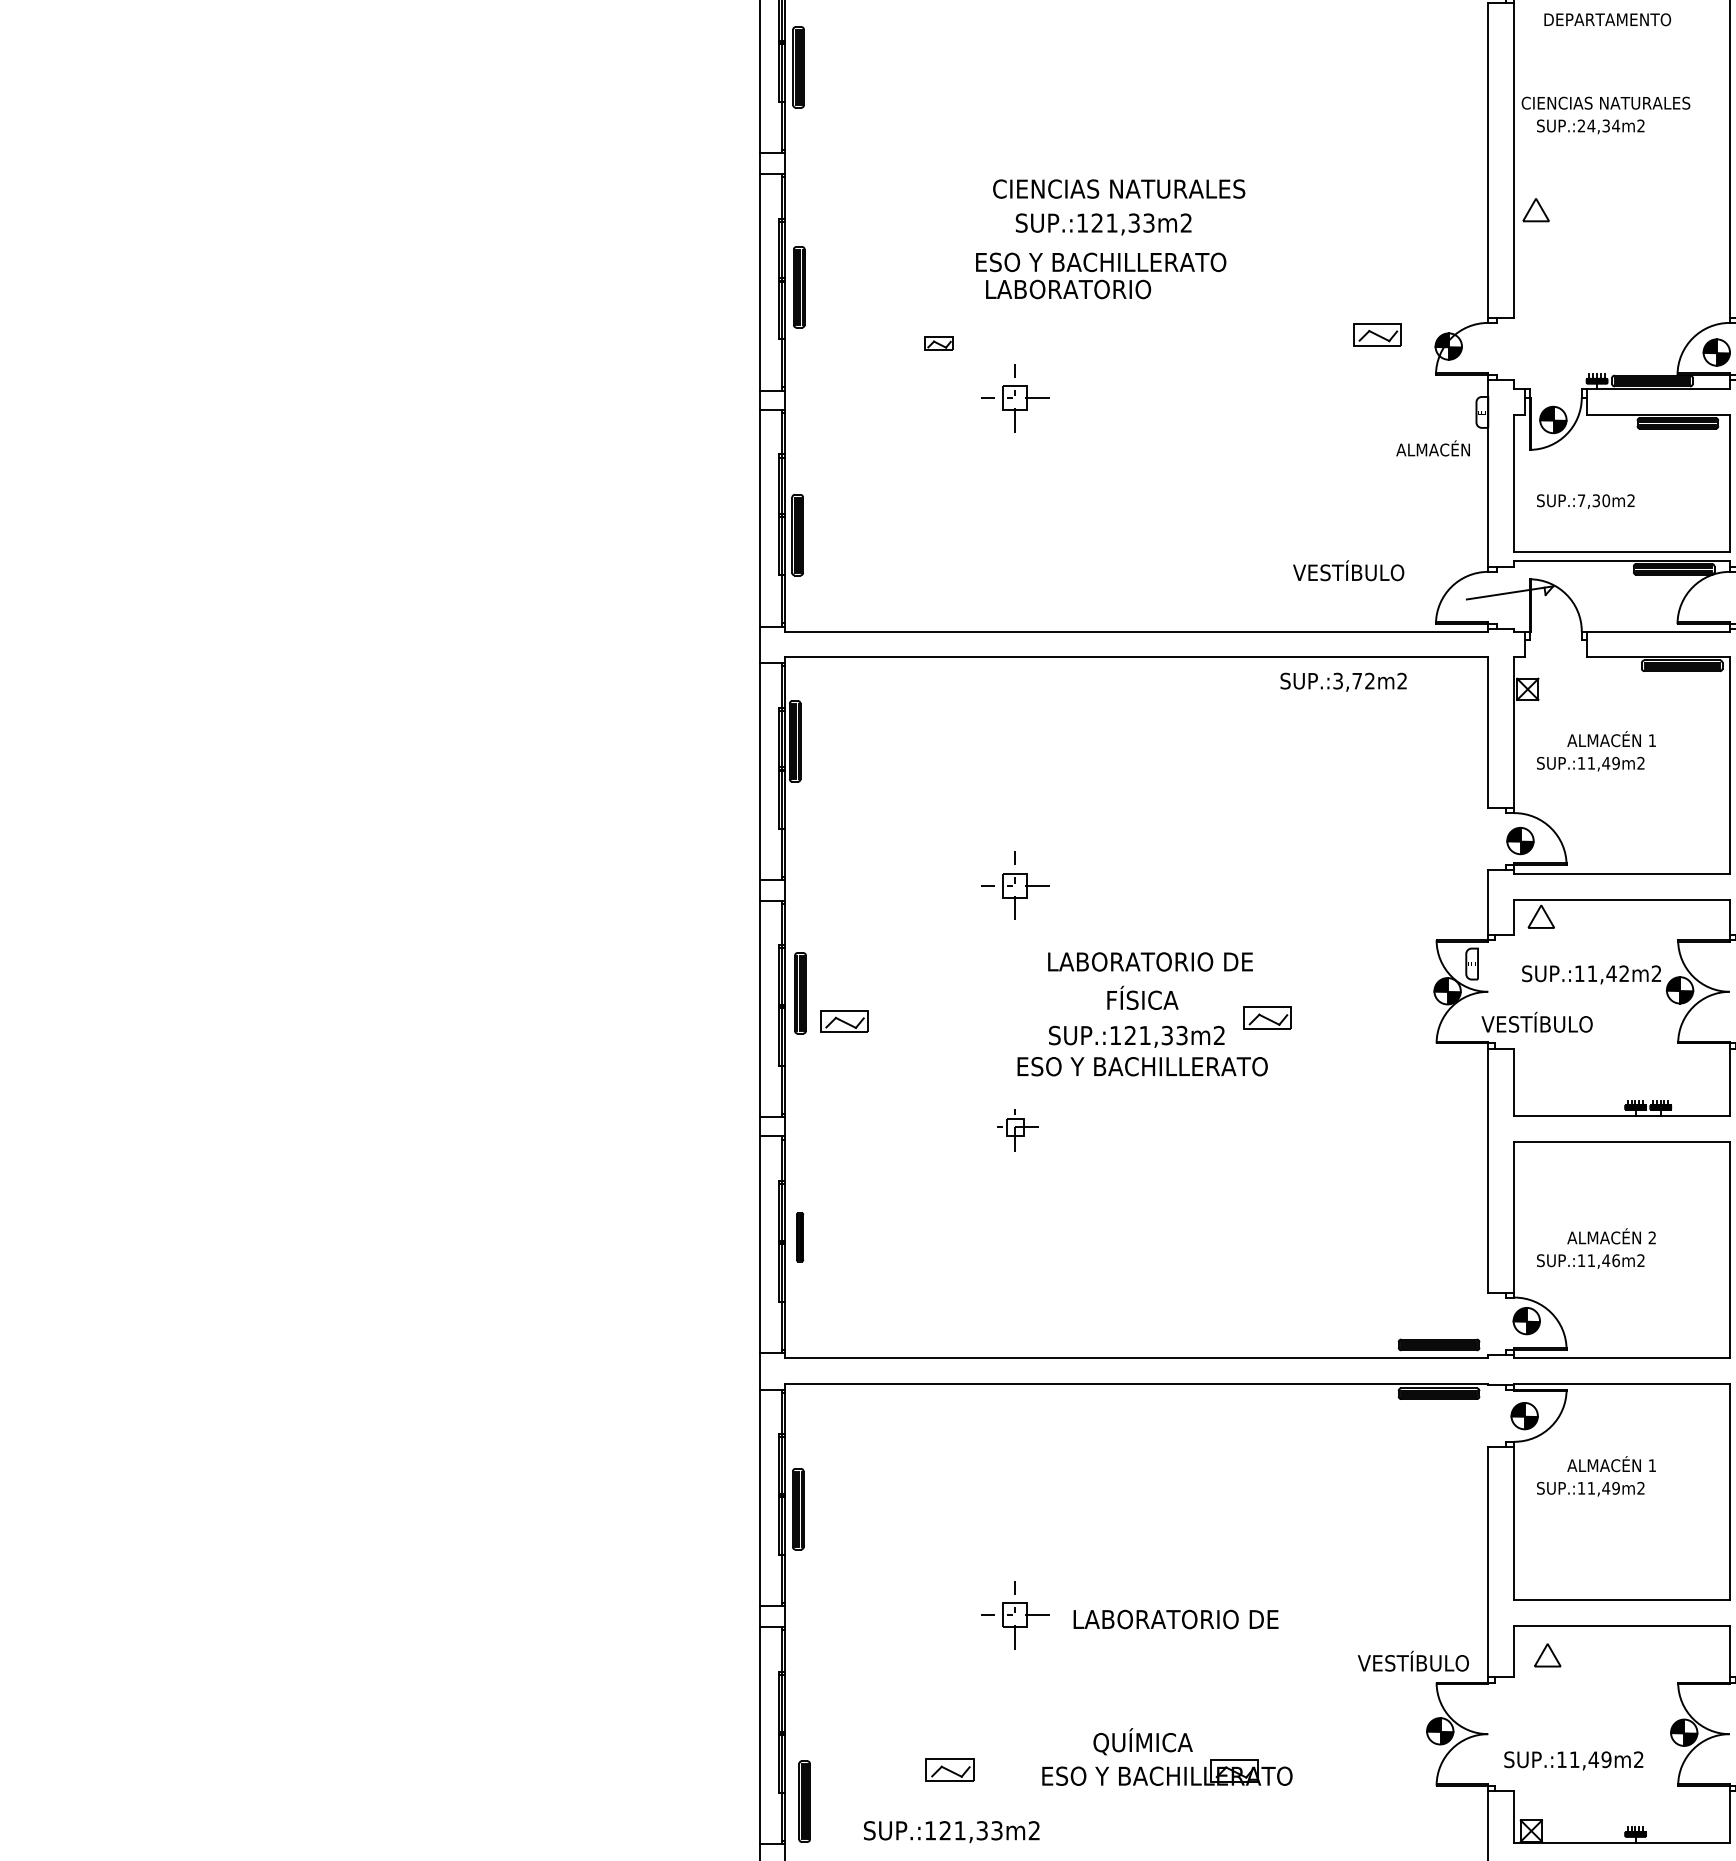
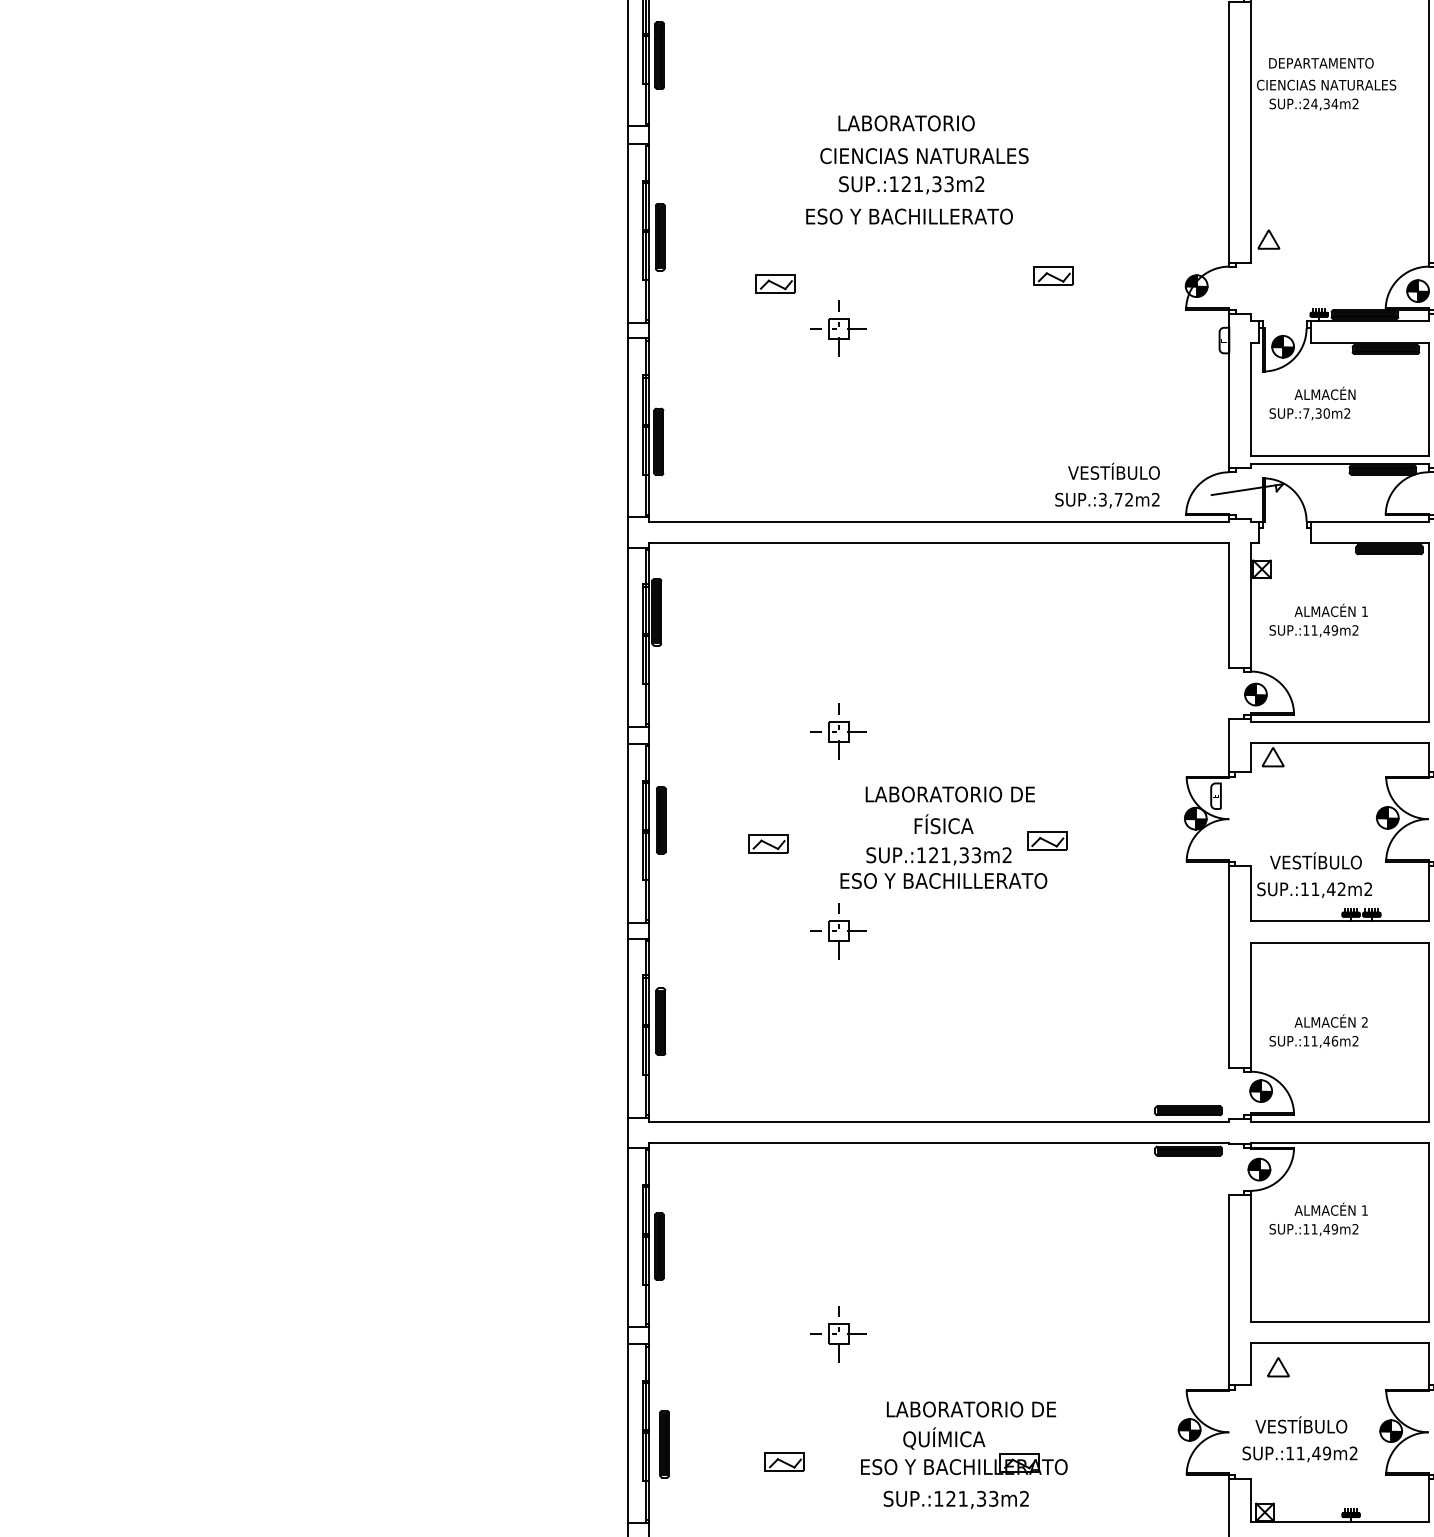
text: (1607, 19) -> (1321, 63), moved
part: (1535, 210) -> (1268, 239), moved
text: (1068, 289) -> (906, 123), moved
part: (1377, 334) -> (1053, 276), moved
part: (938, 343) -> (775, 283), size x1.67
text: (1432, 448) -> (1324, 393), moved
text: (1343, 681) -> (1107, 500), moved
text: (1591, 974) -> (1314, 889), moved
part: (844, 1021) -> (768, 843), moved
text: (1536, 1021) -> (1315, 860), moved
part: (1015, 1127) -> (838, 931), size x1.43
part: (799, 1237) -> (660, 1022), size x1.67
text: (1175, 1619) -> (970, 1409), moved
text: (1412, 1660) -> (1300, 1424), moved
part: (804, 1801) -> (664, 1444), moved
text: (951, 1832) -> (956, 1500), moved

